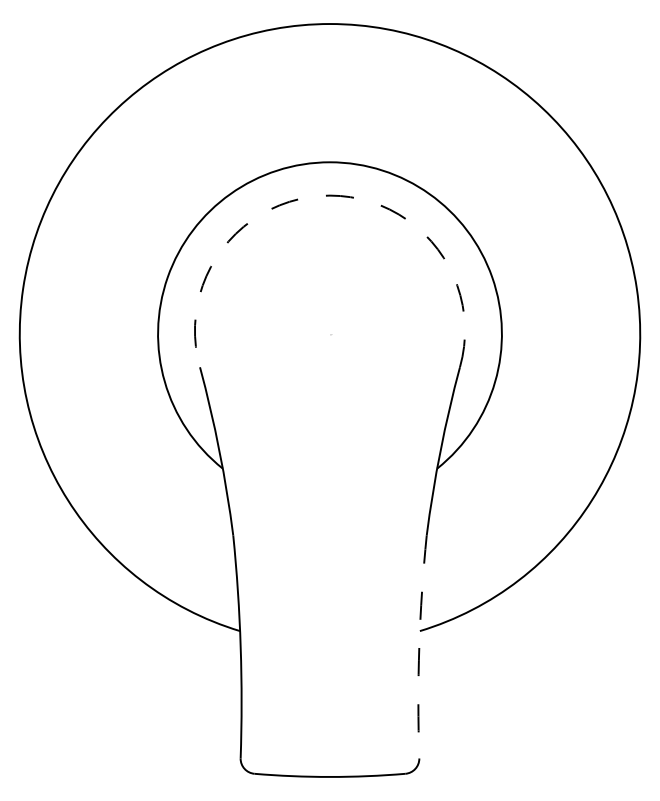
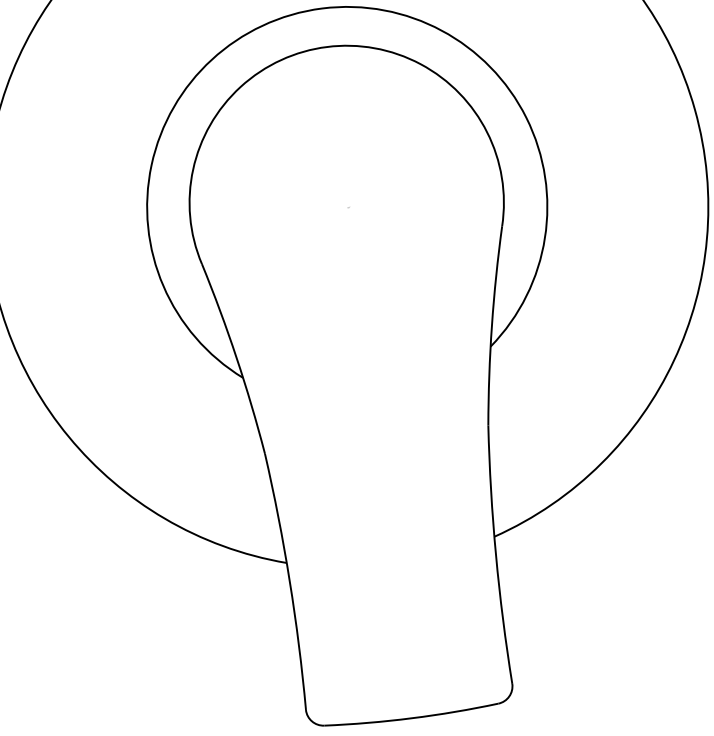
arc: (330, 195) -> (327, 46), dashed -> solid
arc: (419, 646) -> (496, 554), dashed -> solid

